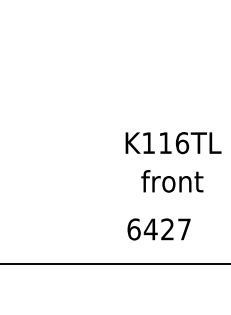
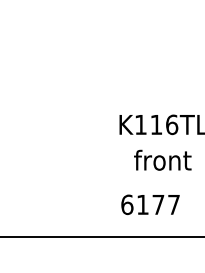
text: (158, 229) -> (149, 204), 6427 -> 6177

